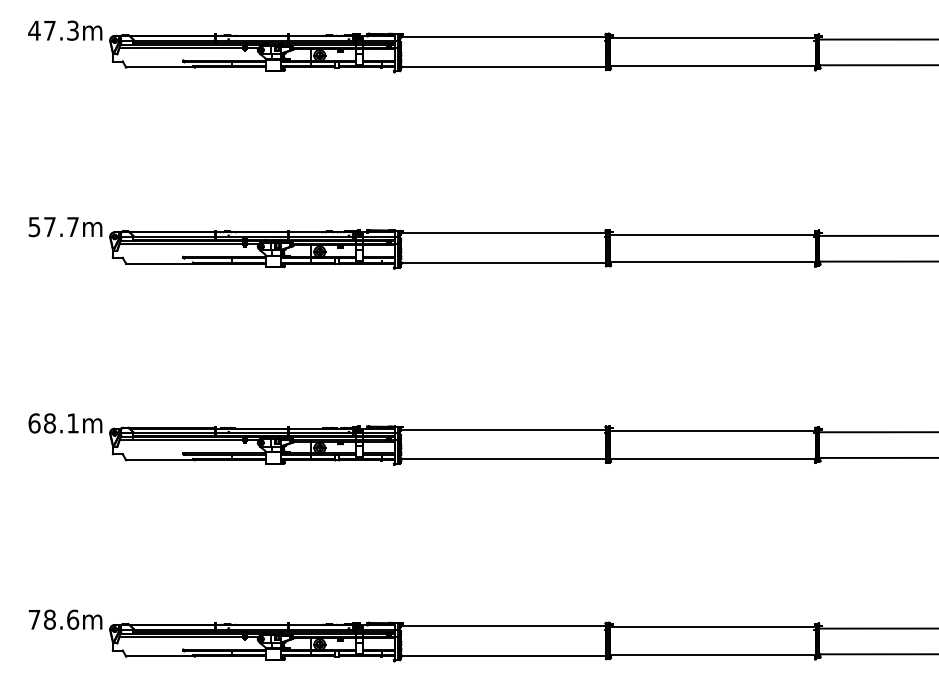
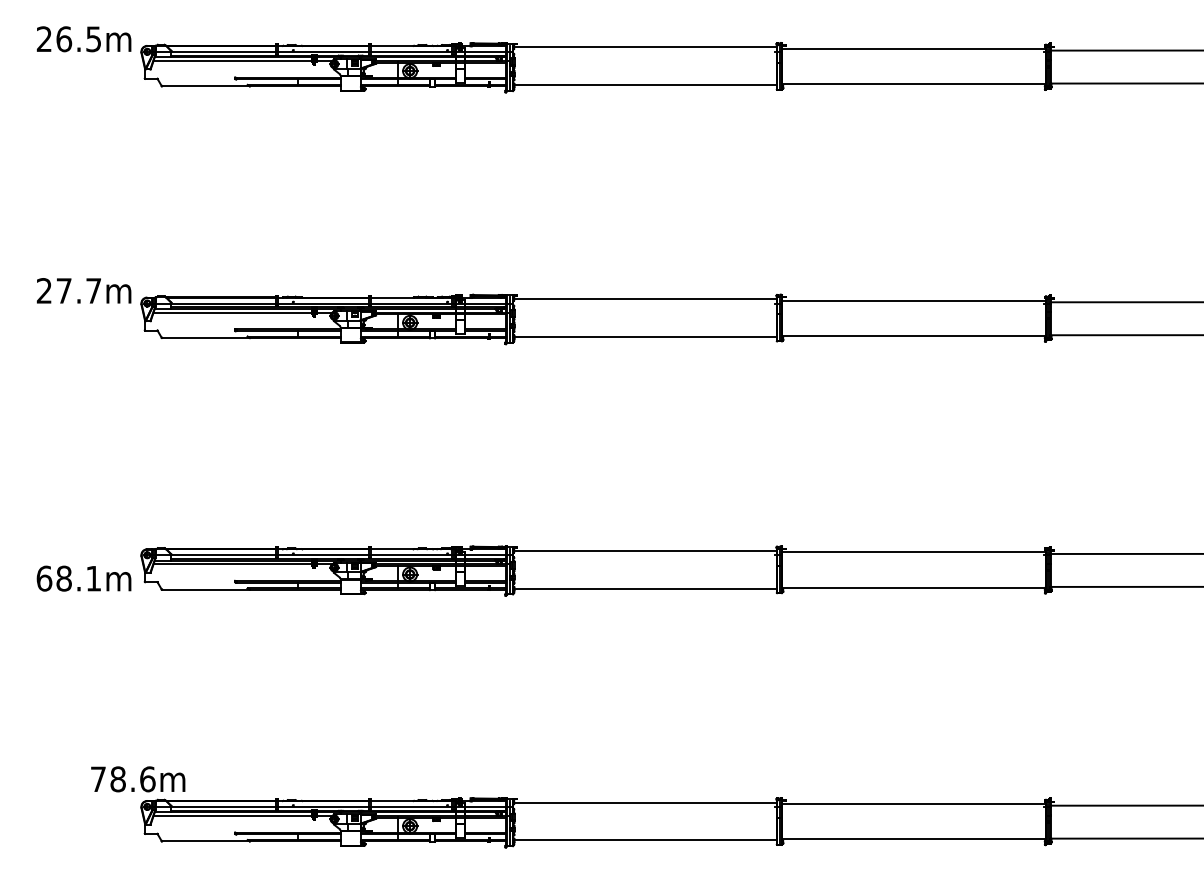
text: (53, 30) -> (68, 39), 47.3m -> 26.5m
text: (33, 226) -> (43, 290), 57.7m -> 27.7m
text: (65, 423) -> (83, 578), moved
text: (65, 619) -> (138, 779), moved

